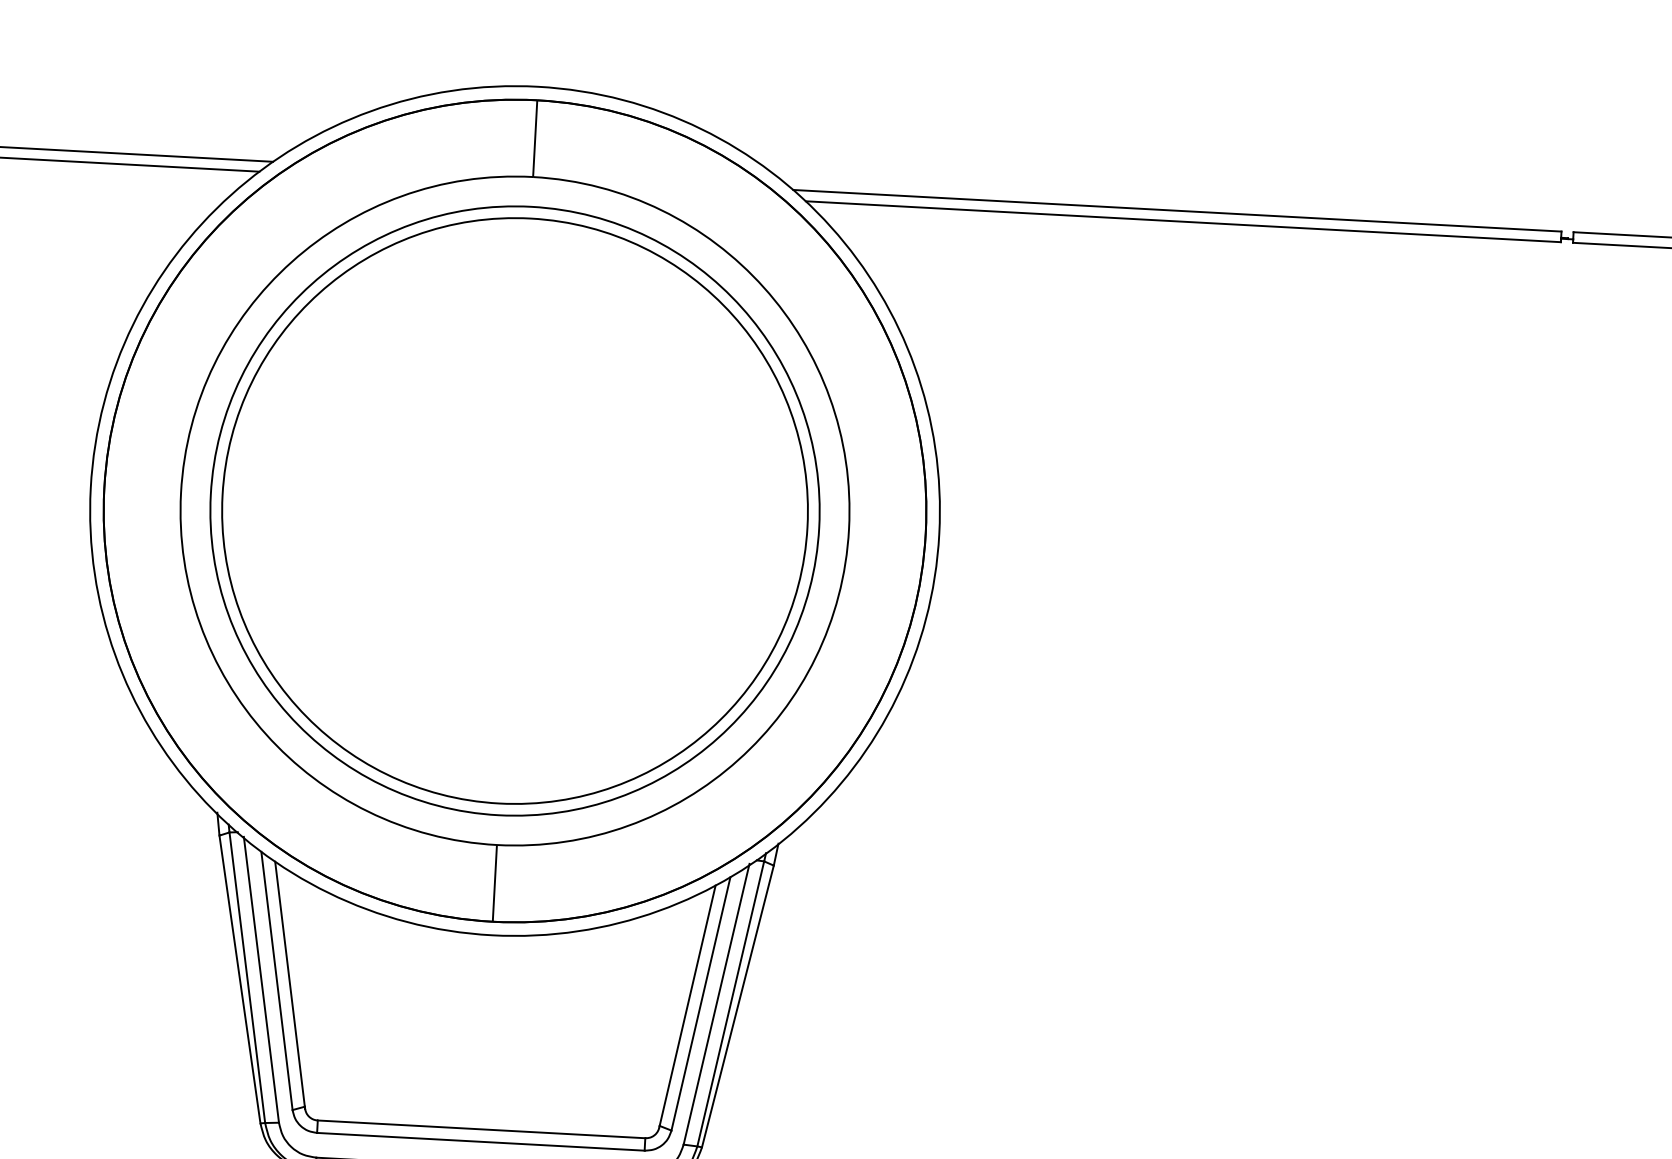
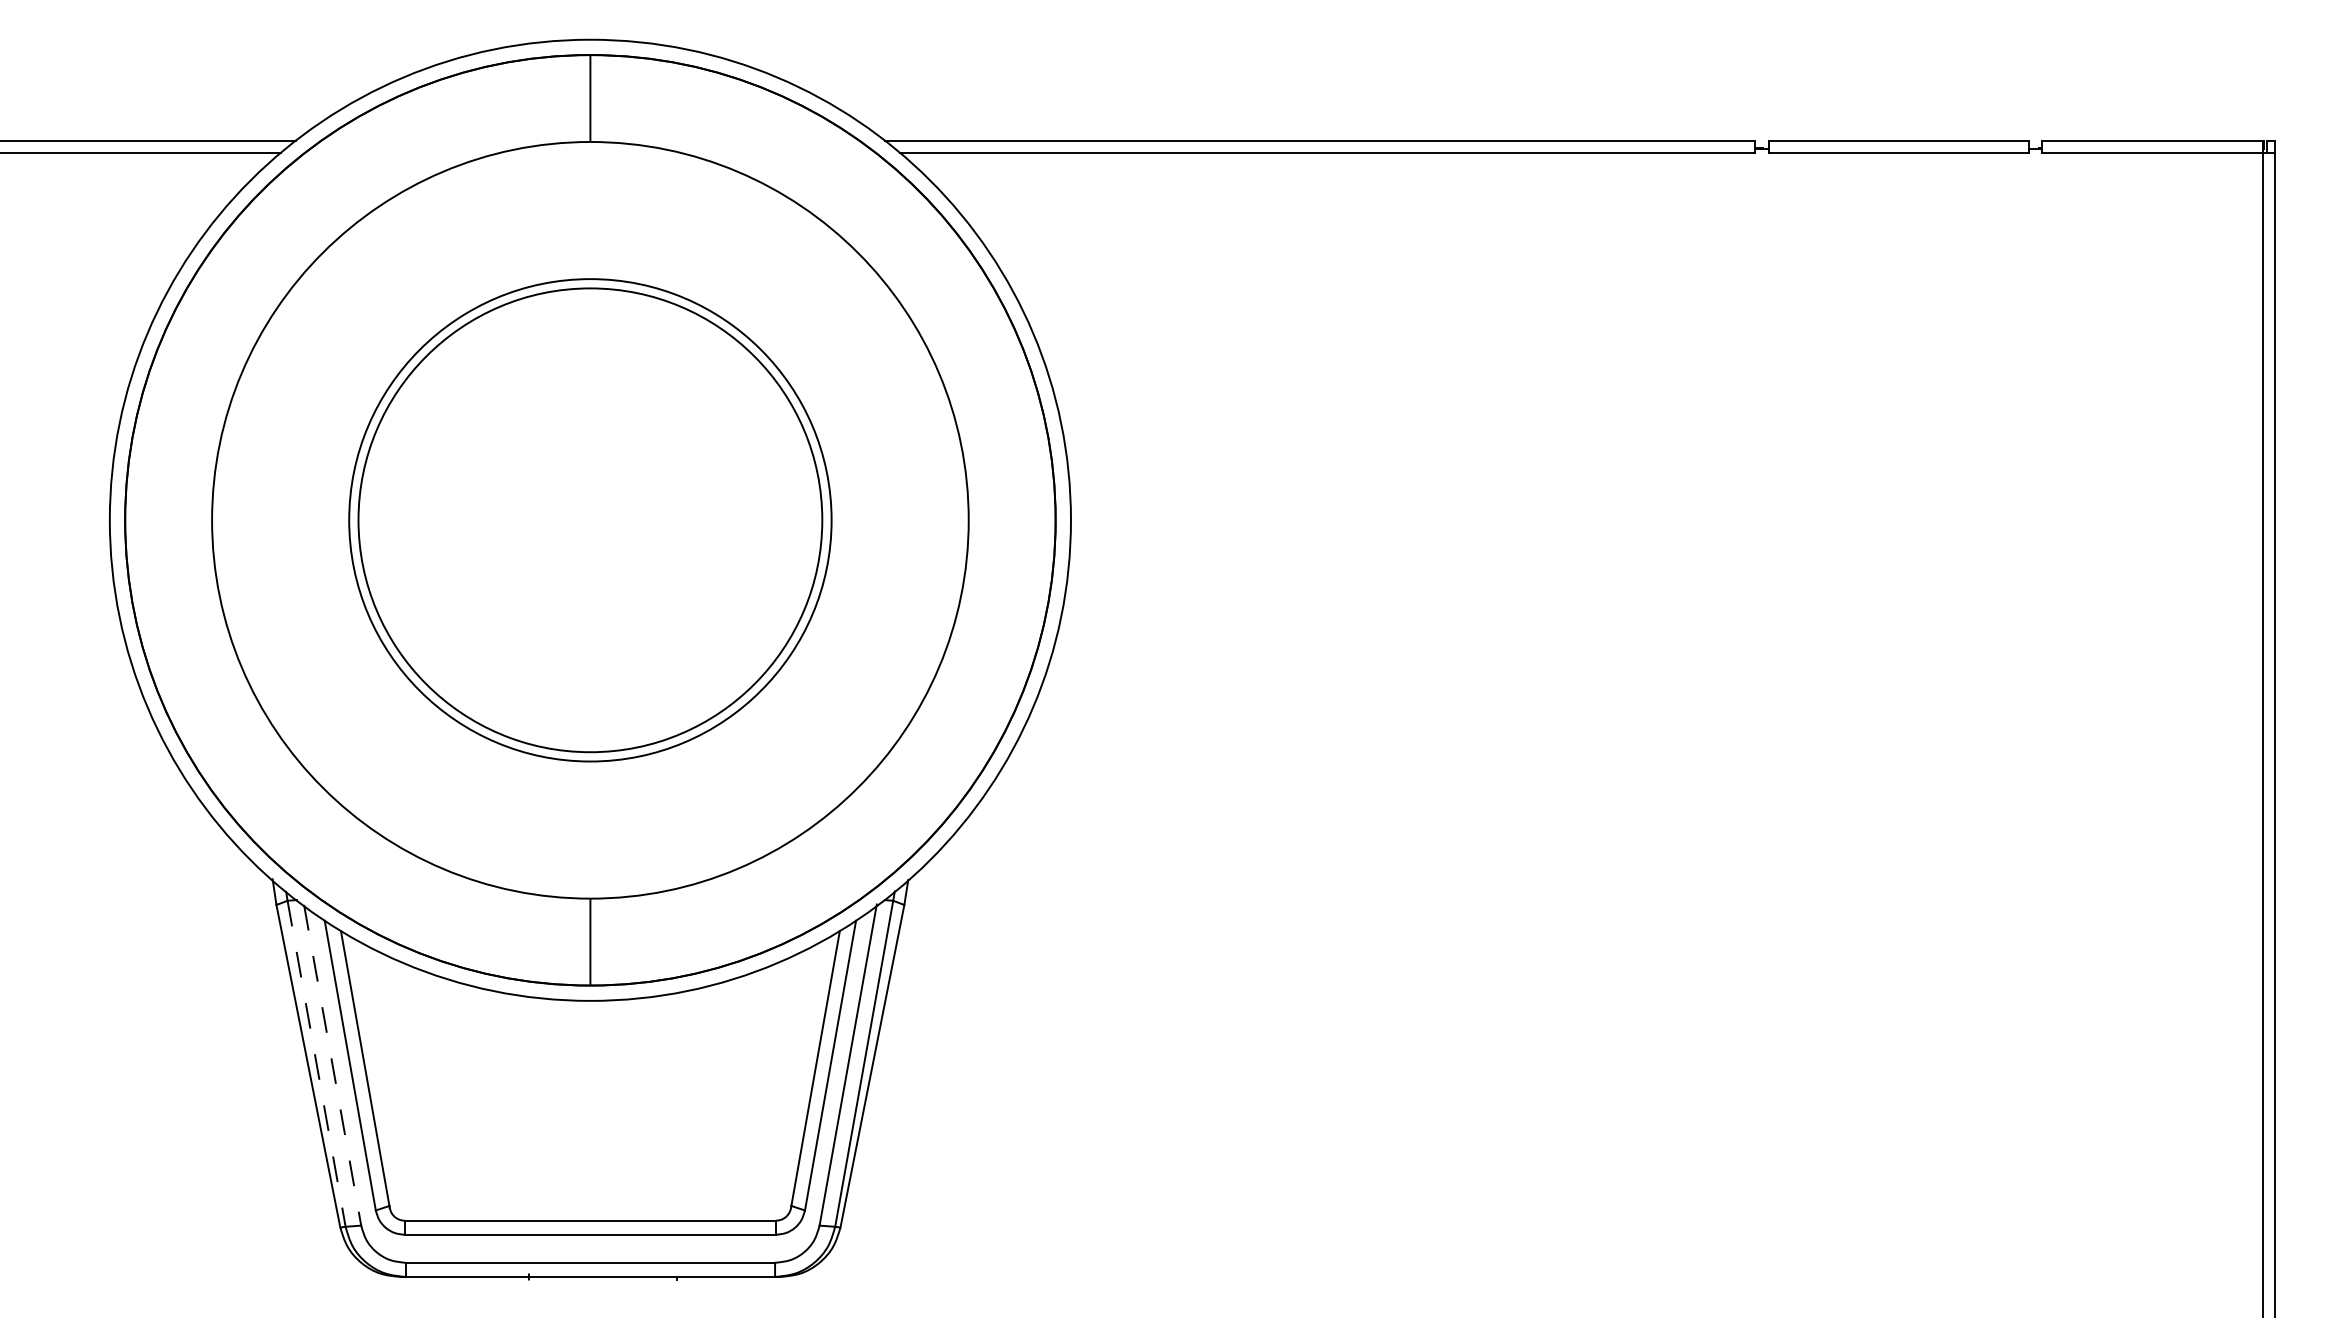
circle: (514, 510) -> (589, 519), size x0.7
circle: (515, 511) -> (590, 520), size x0.7
line: (247, 977) -> (316, 1063), solid -> dashed
line: (261, 979) -> (332, 1065), solid -> dashed

